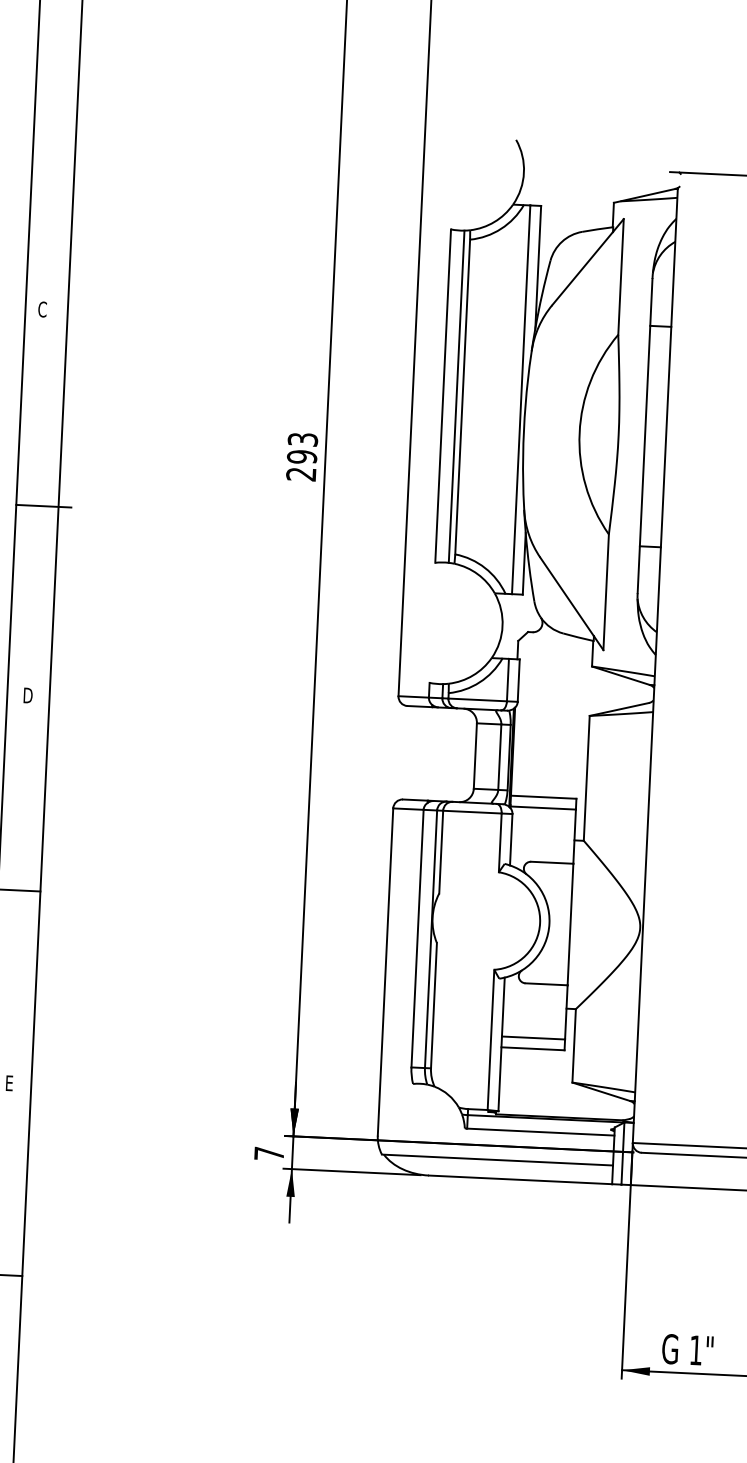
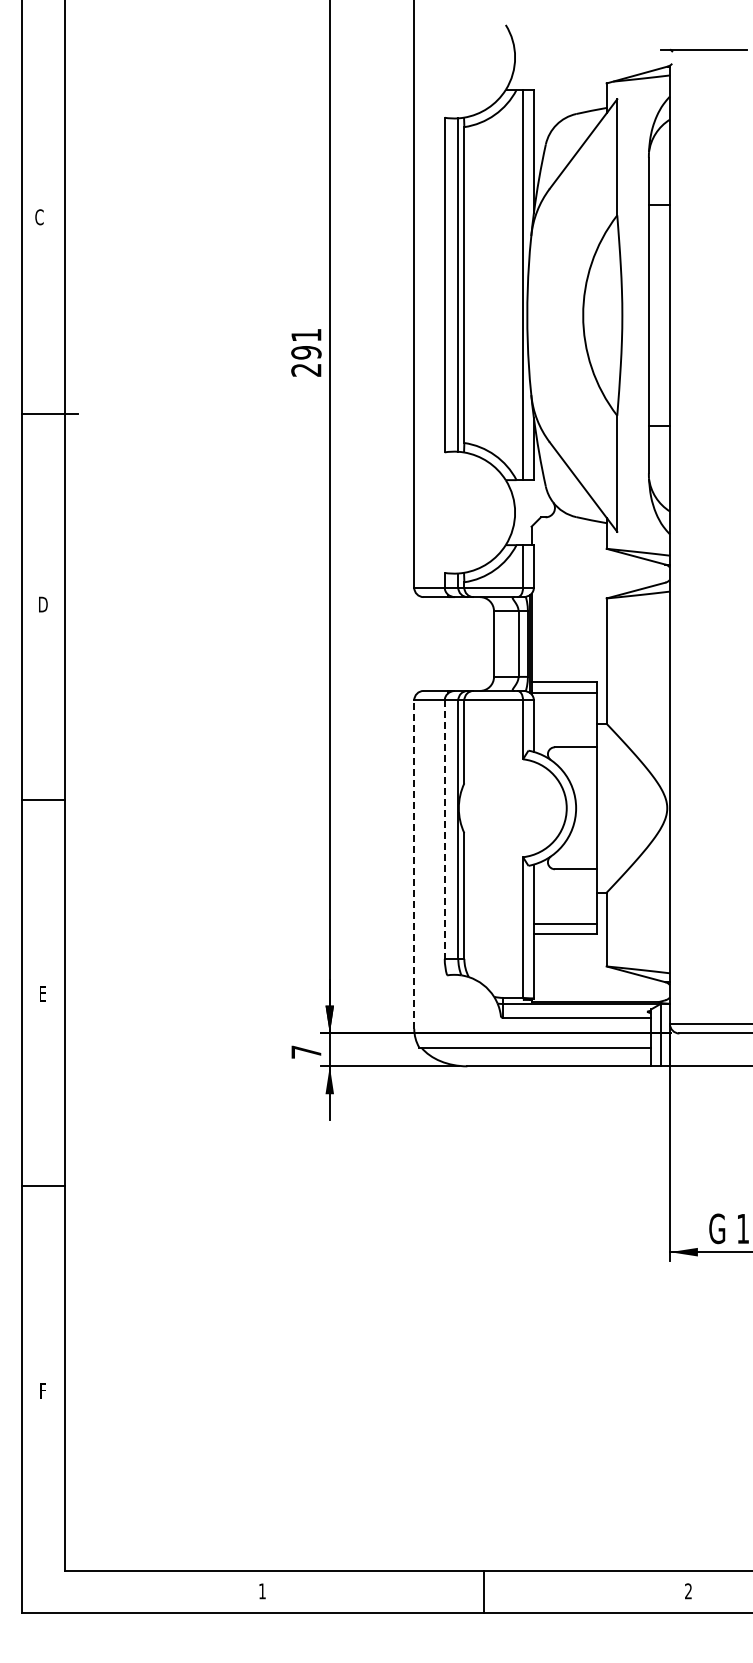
text: (303, 438) -> (306, 334), 293 -> 291
line: (417, 939) -> (444, 830), solid -> dashed
line: (385, 971) -> (414, 864), solid -> dashed

